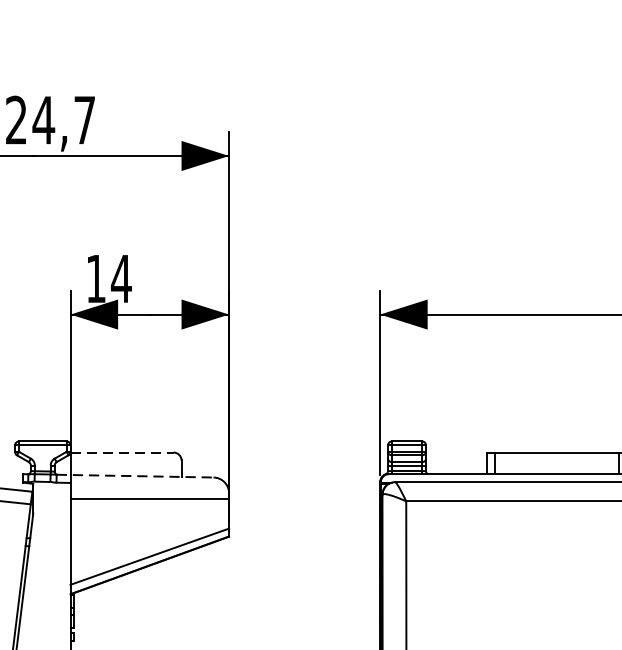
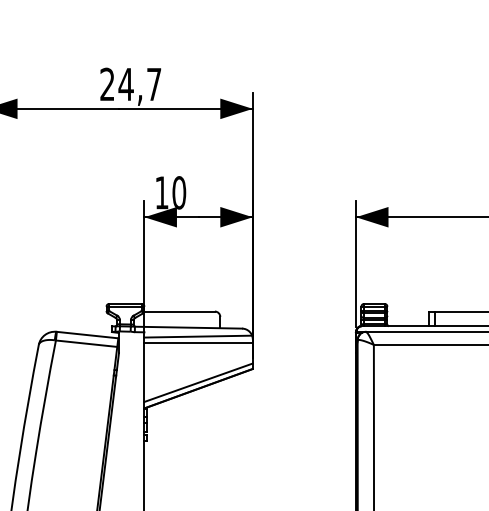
text: (121, 278) -> (179, 192), 14 -> 10
line: (123, 452) -> (180, 311), dashed -> solid
line: (135, 475) -> (188, 327), dashed -> solid
line: (149, 489) -> (198, 336), added

